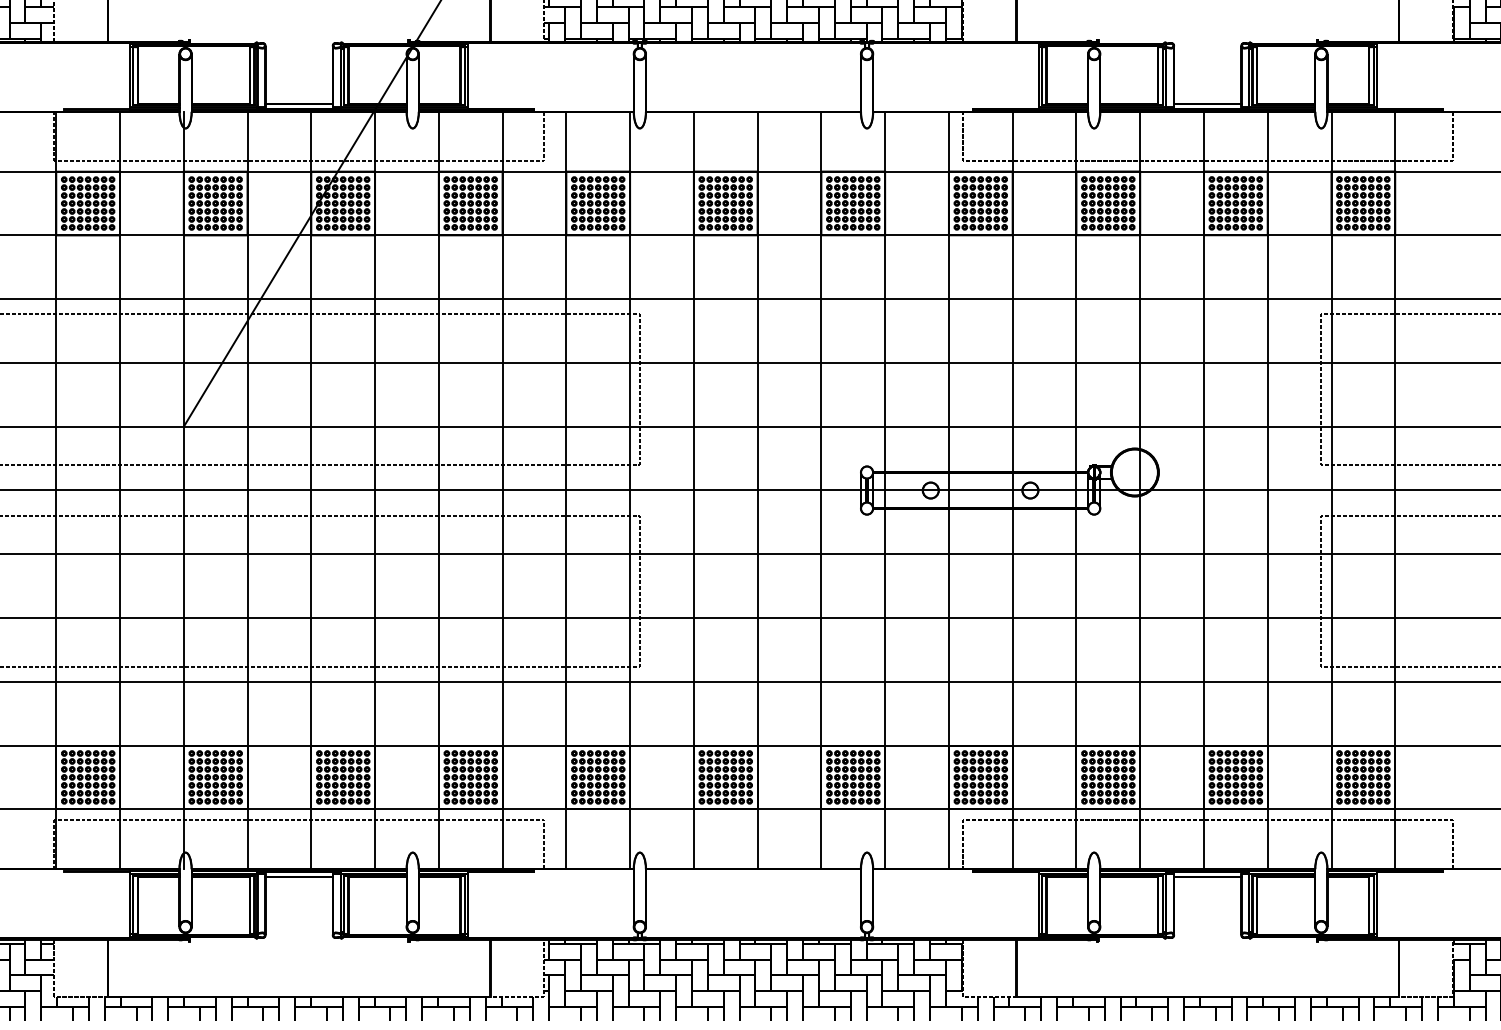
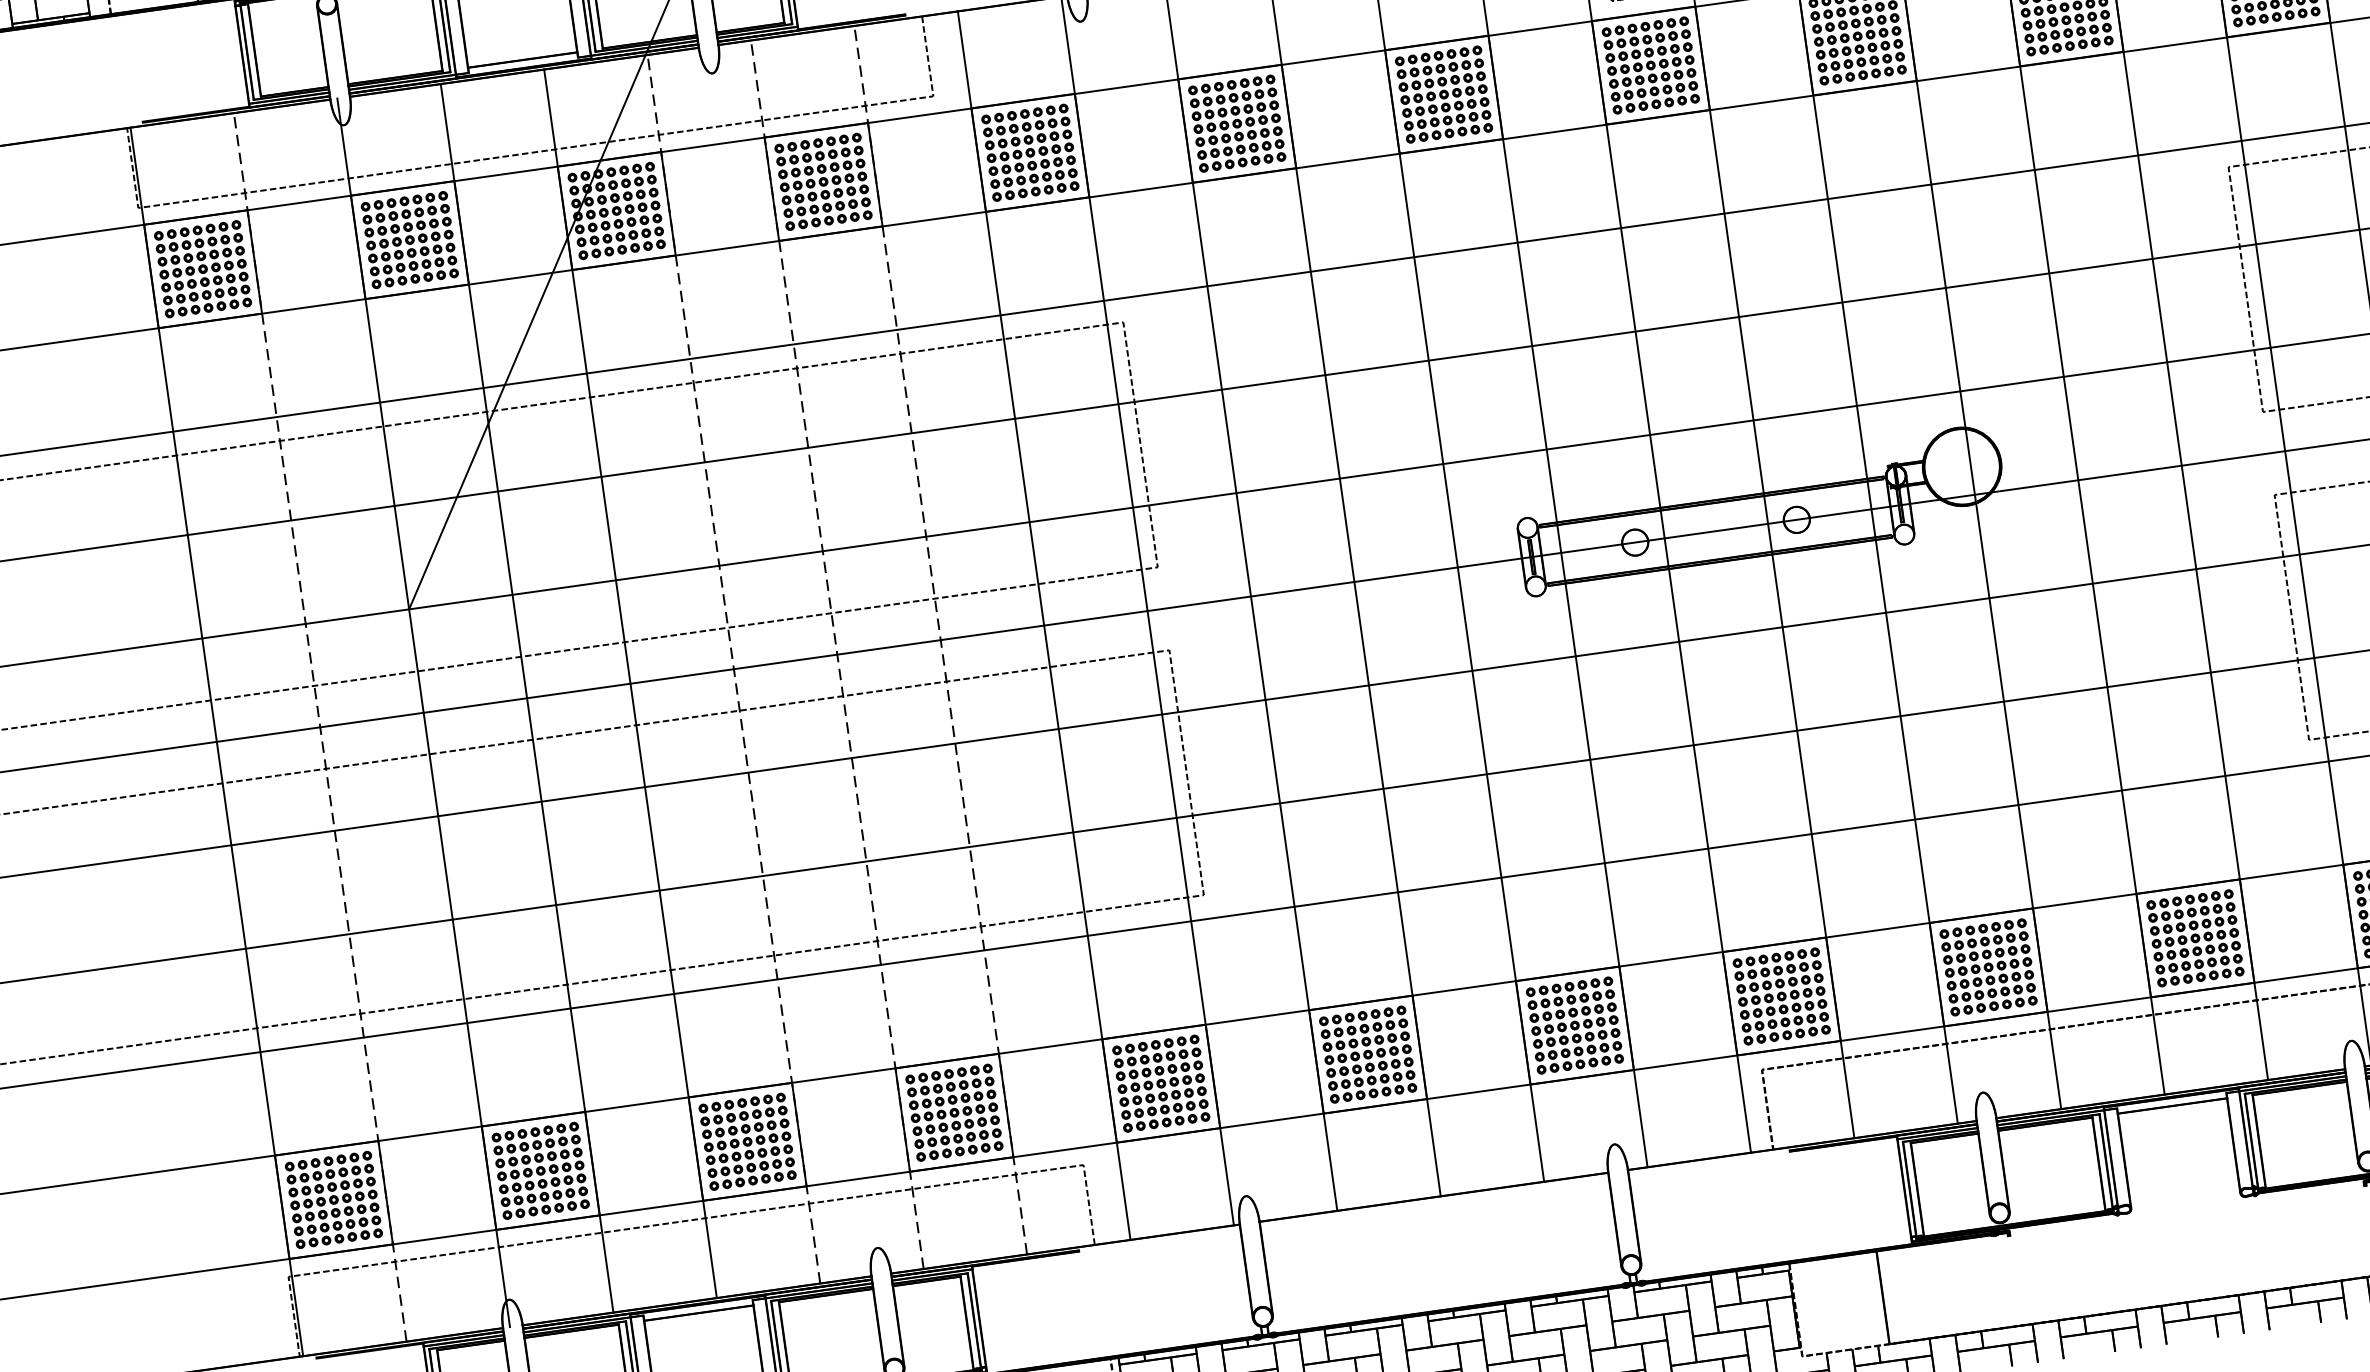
line: (120, 490) -> (320, 727), solid -> dashed
line: (375, 490) -> (734, 669), solid -> dashed
line: (438, 490) -> (836, 654), solid -> dashed
line: (502, 490) -> (940, 640), solid -> dashed

